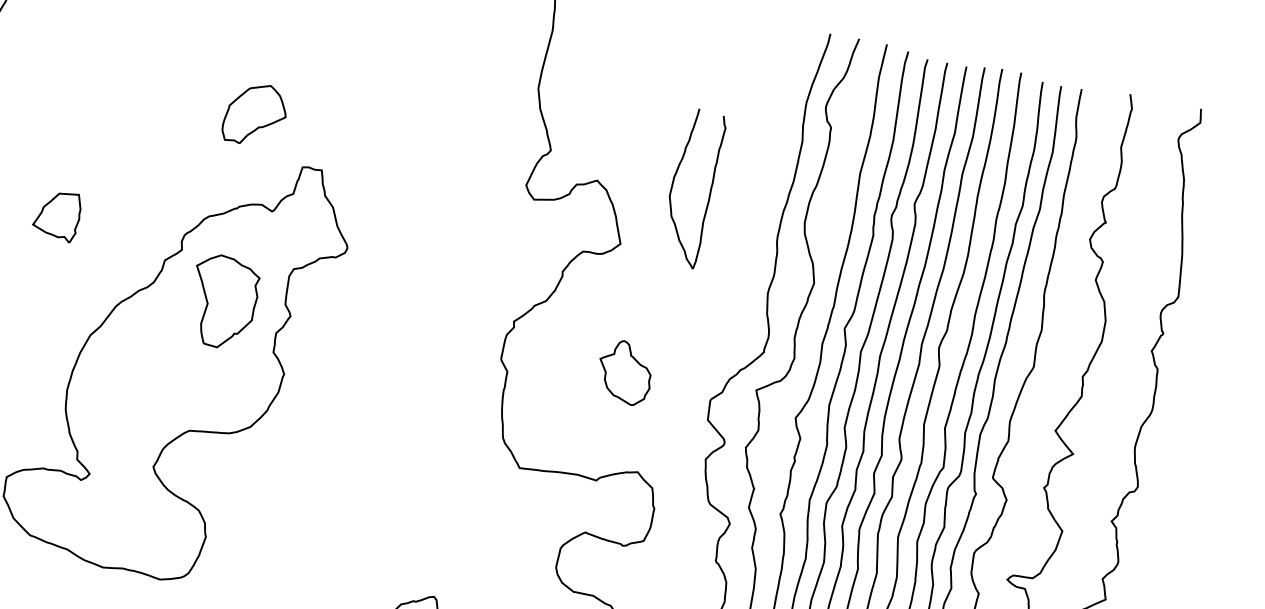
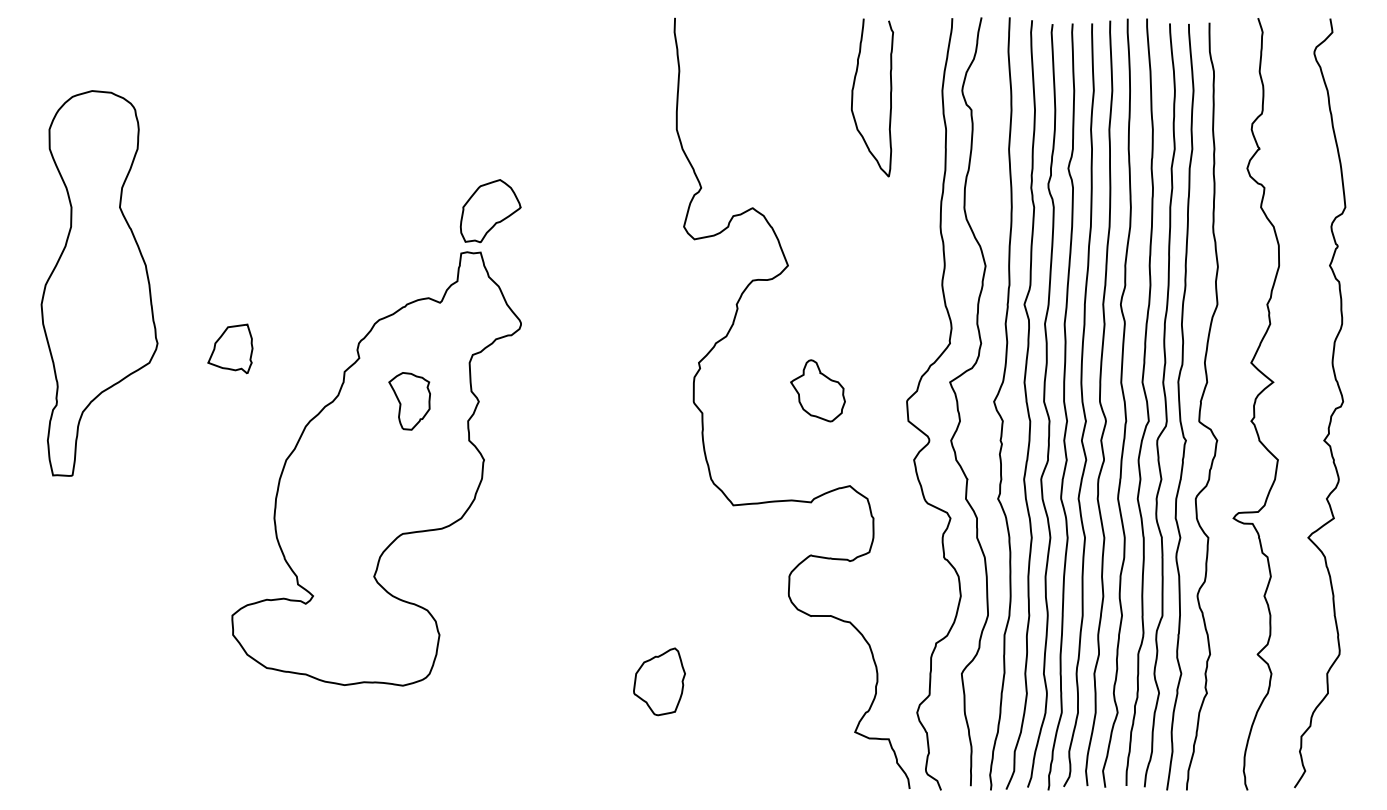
part: (255, 115) -> (490, 211), moved
curve: (710, 191) -> (890, 97), moved
part: (222, 302) -> (409, 401), size x0.62

